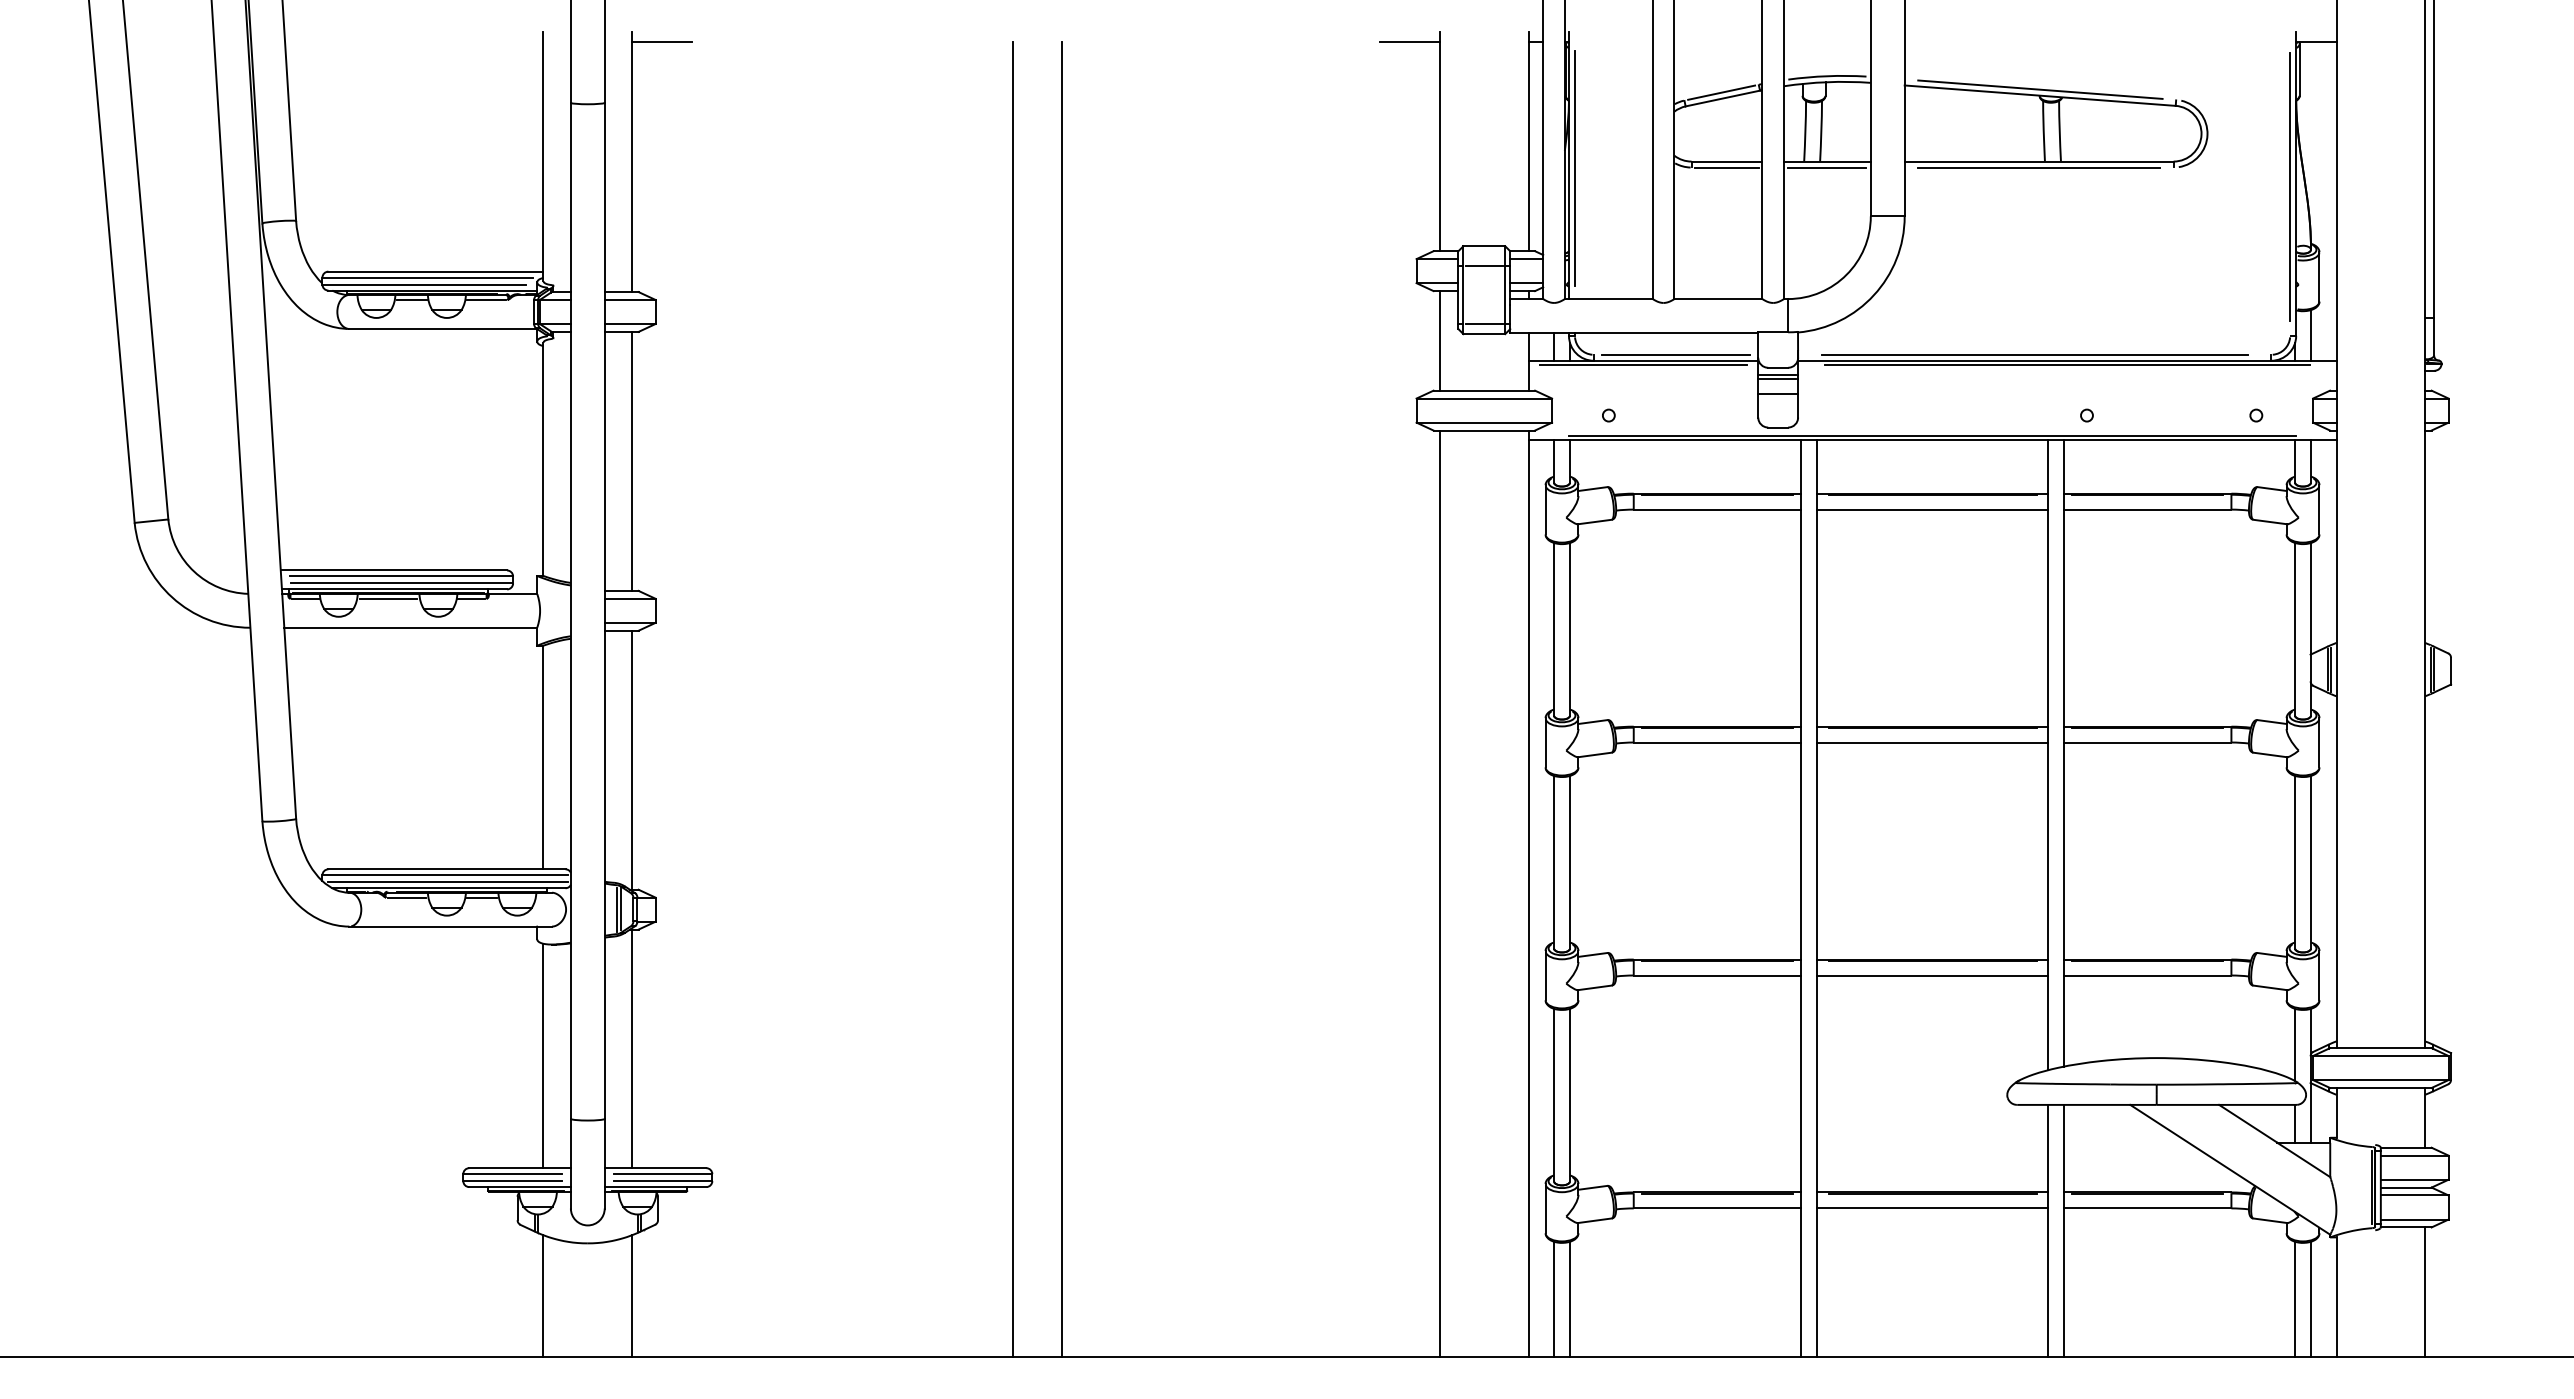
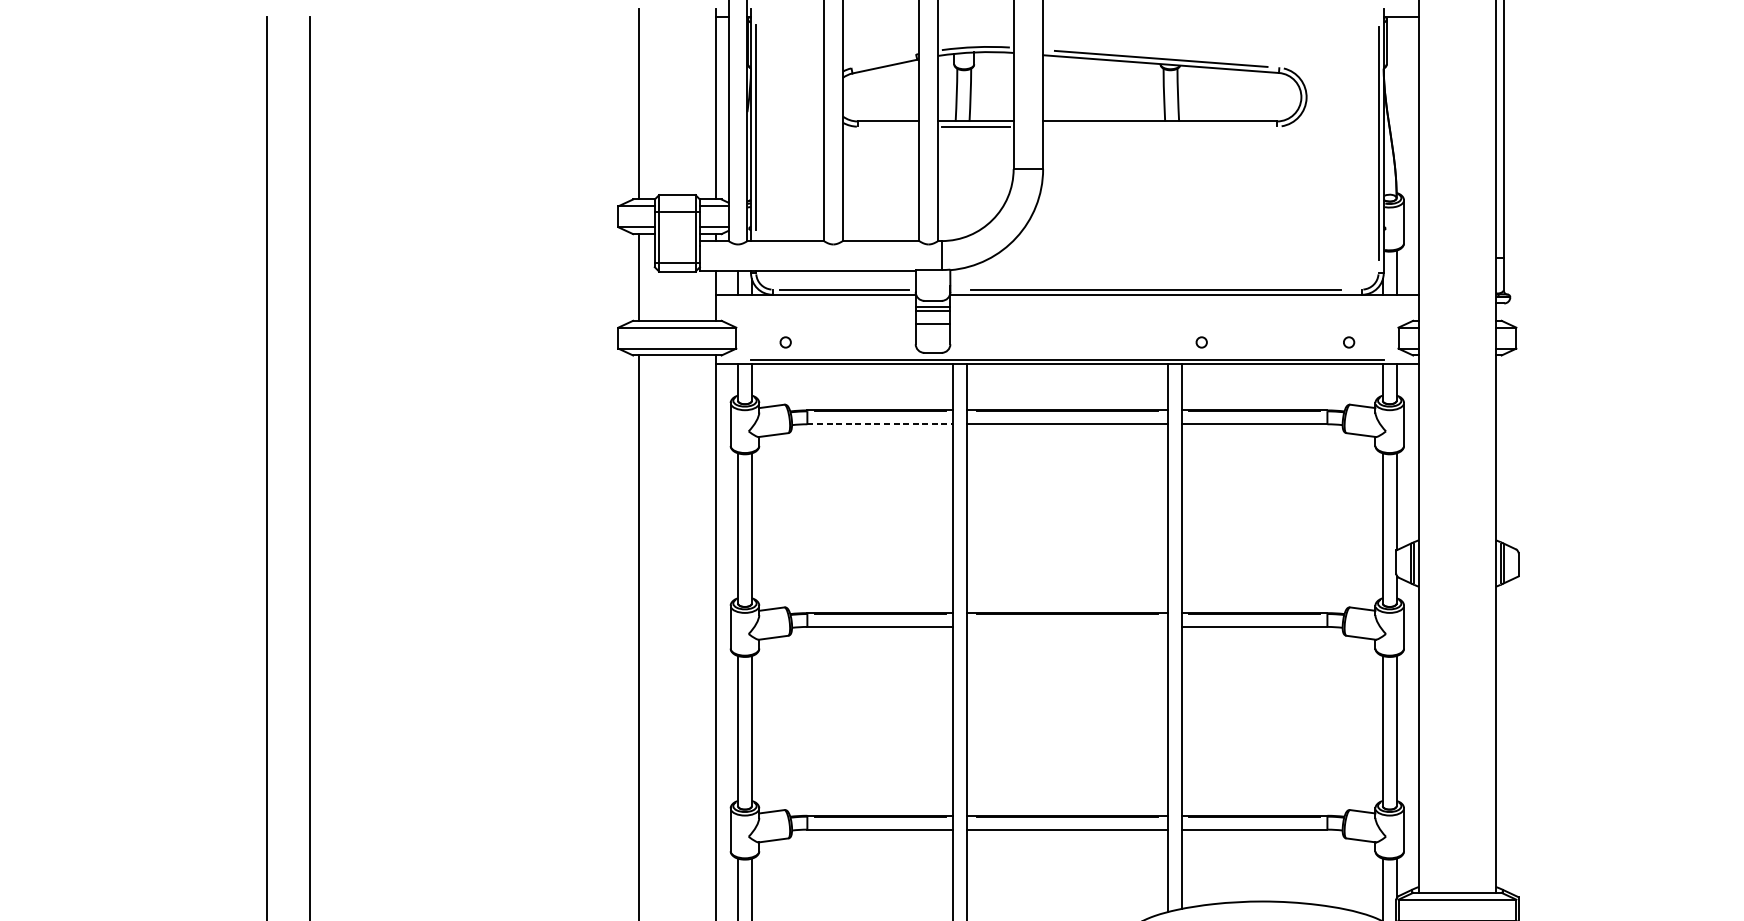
line: (1409, 42) -> (612, 17), removed
line: (1721, 92) -> (883, 61), removed
line: (1726, 167) -> (888, 126), removed
line: (2039, 167) -> (1160, 126), removed
line: (1643, 365) -> (815, 298), removed
line: (2067, 365) -> (1184, 298), removed
line: (1717, 509) -> (880, 424), solid -> dashed
line: (1932, 742) -> (1067, 626), removed

